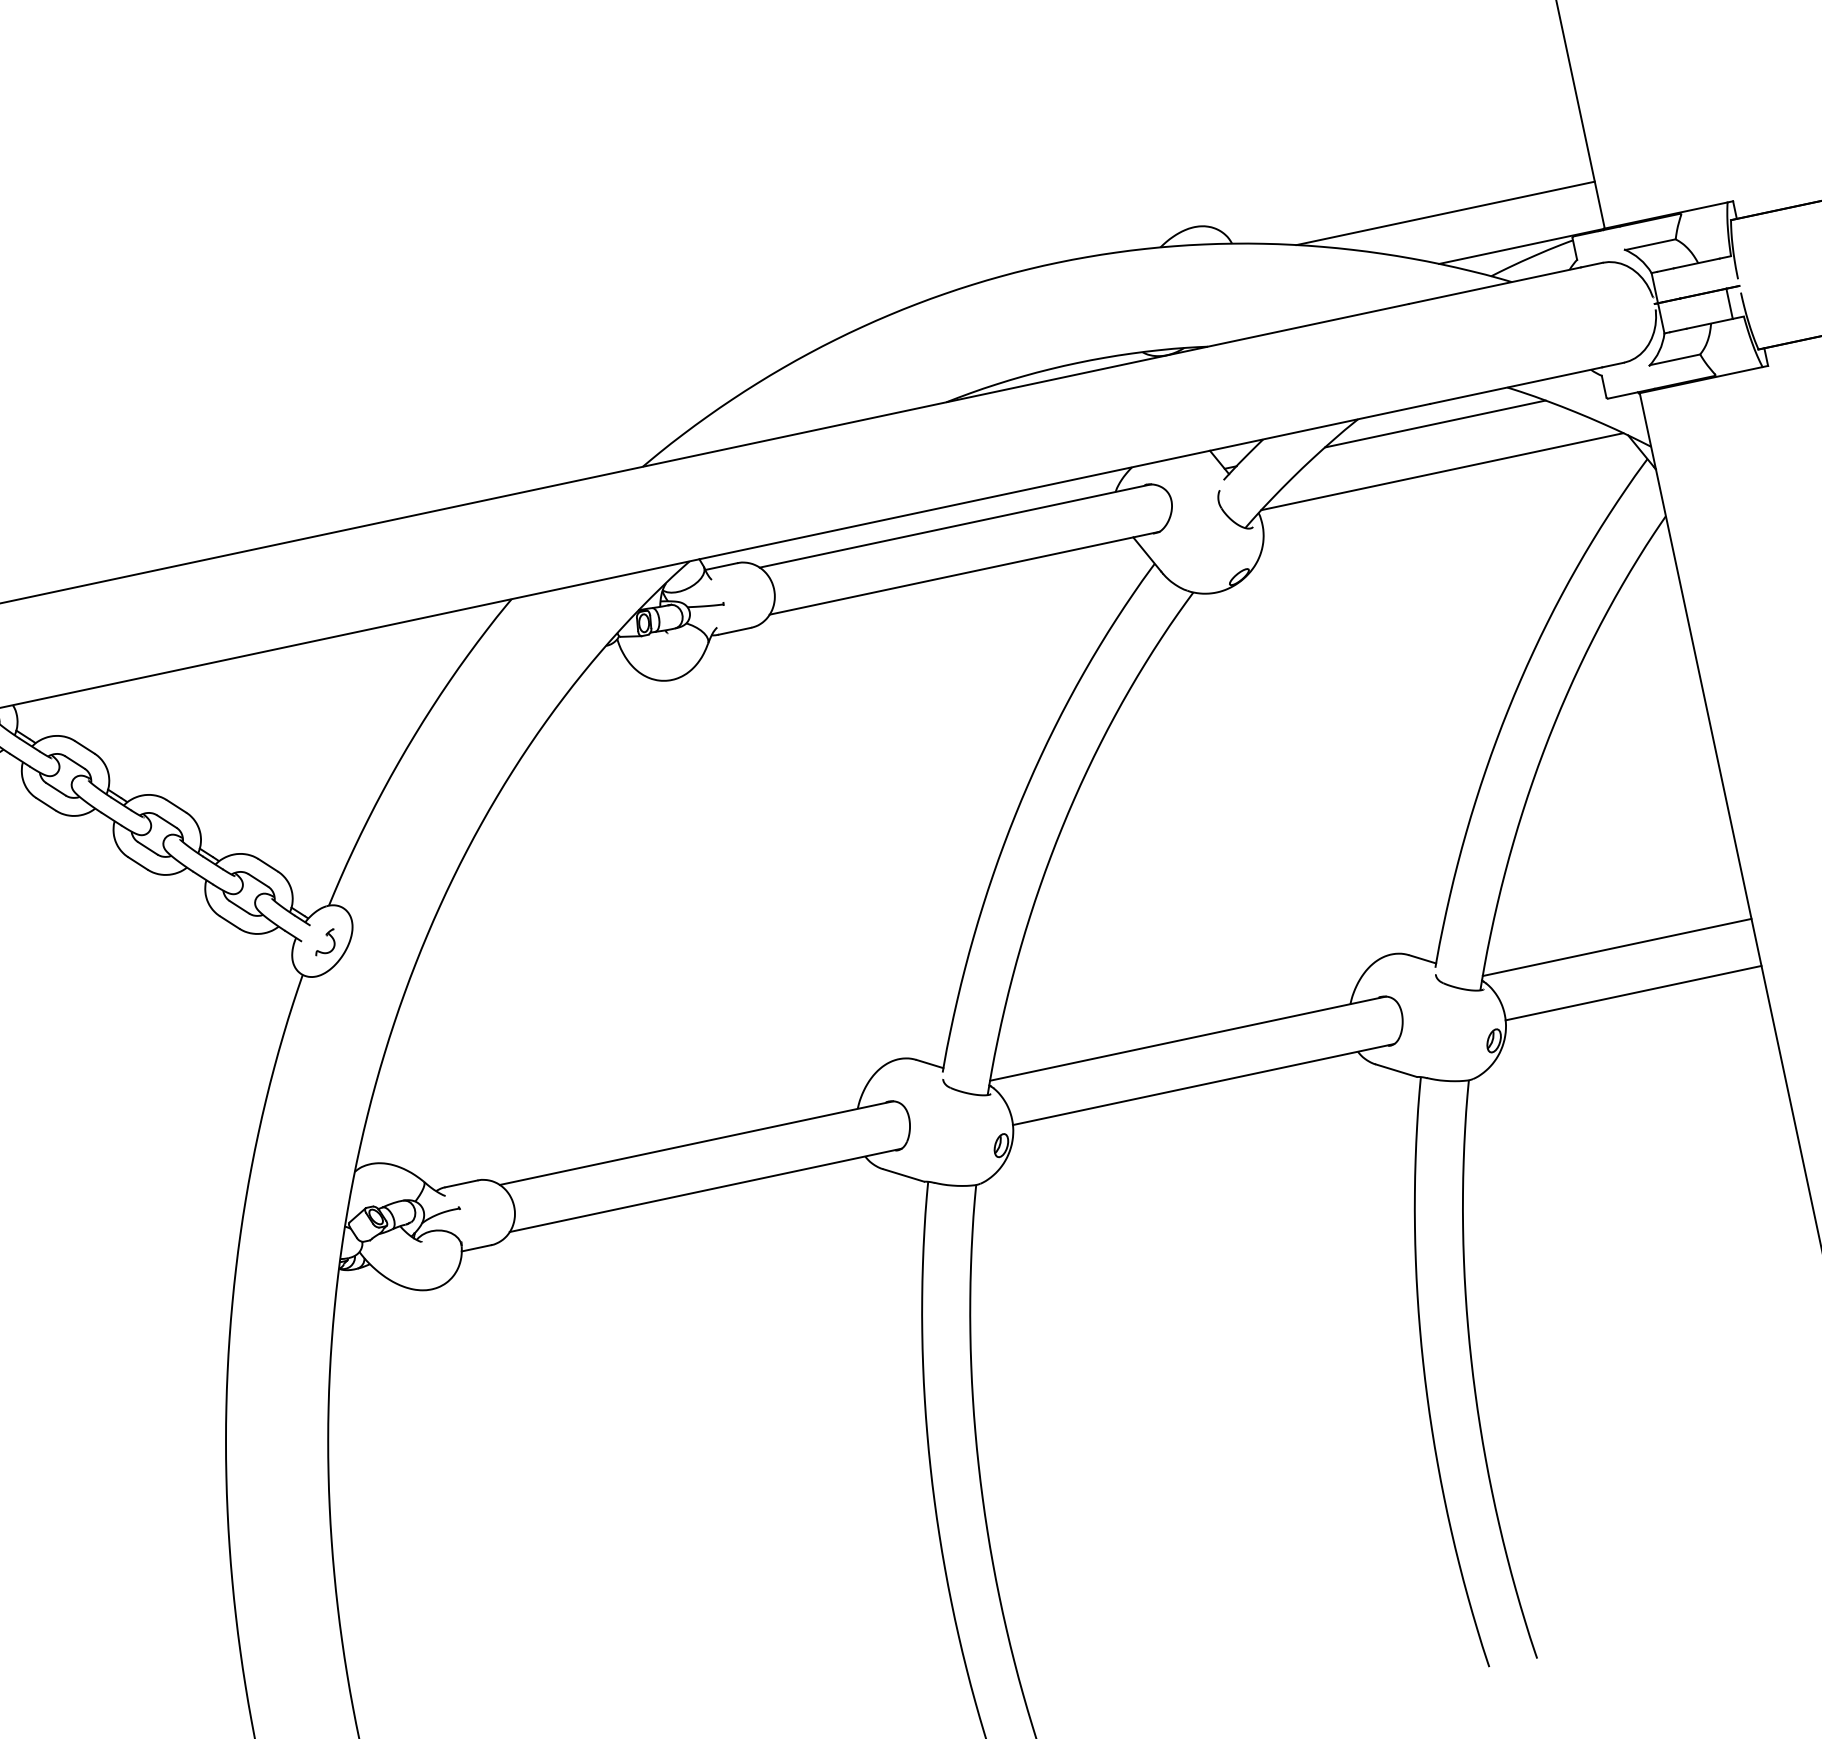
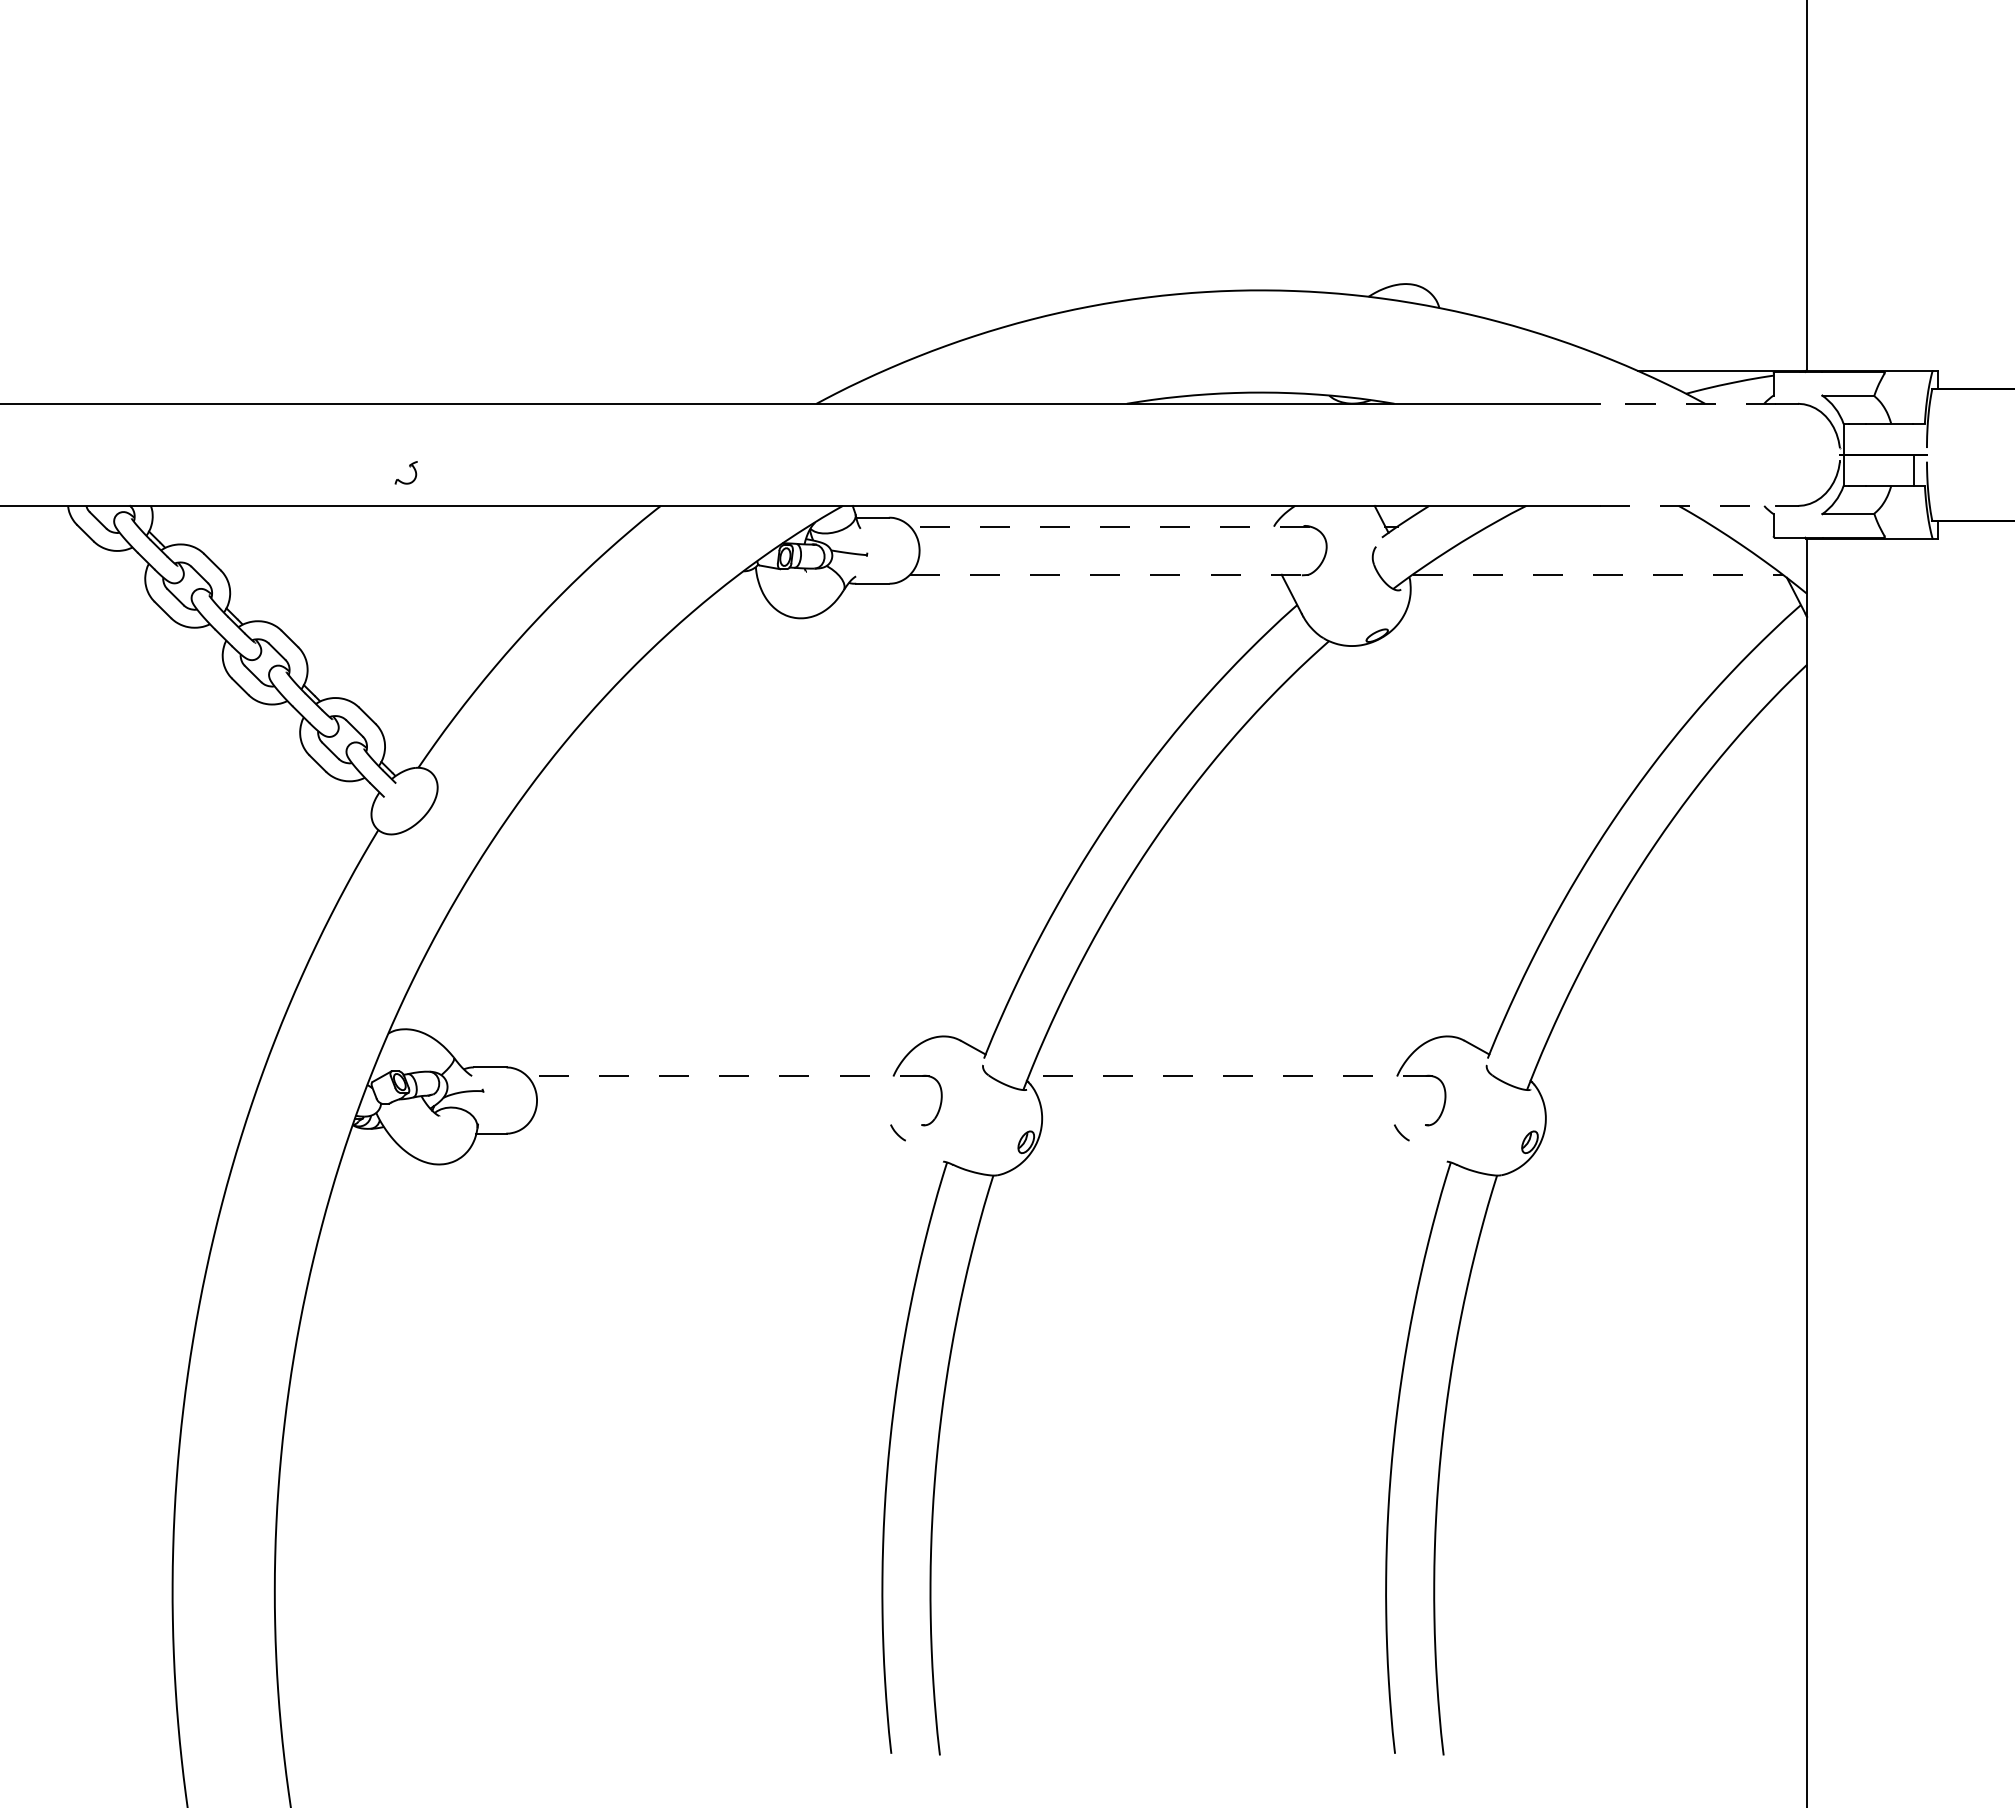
line: (1445, 213) -> (1654, 322), removed
line: (1494, 285) -> (1687, 403), solid -> dashed
line: (1515, 385) -> (1687, 505), solid -> dashed
line: (1435, 423) -> (1600, 526), removed
line: (1443, 471) -> (1598, 574), solid -> dashed
line: (954, 525) -> (1109, 526), solid -> dashed
line: (964, 572) -> (1109, 574), solid -> dashed
part: (326, 936) -> (409, 467), moved
line: (1616, 947) -> (1669, 1076), removed
line: (1633, 993) -> (1676, 1124), removed
line: (1187, 1038) -> (1230, 1076), solid -> dashed
line: (1395, 1070) -> (1427, 1150), removed
line: (1203, 1084) -> (1236, 1124), removed
line: (696, 1143) -> (728, 1076), solid -> dashed
line: (903, 1174) -> (924, 1150), removed
line: (705, 1190) -> (727, 1124), removed

